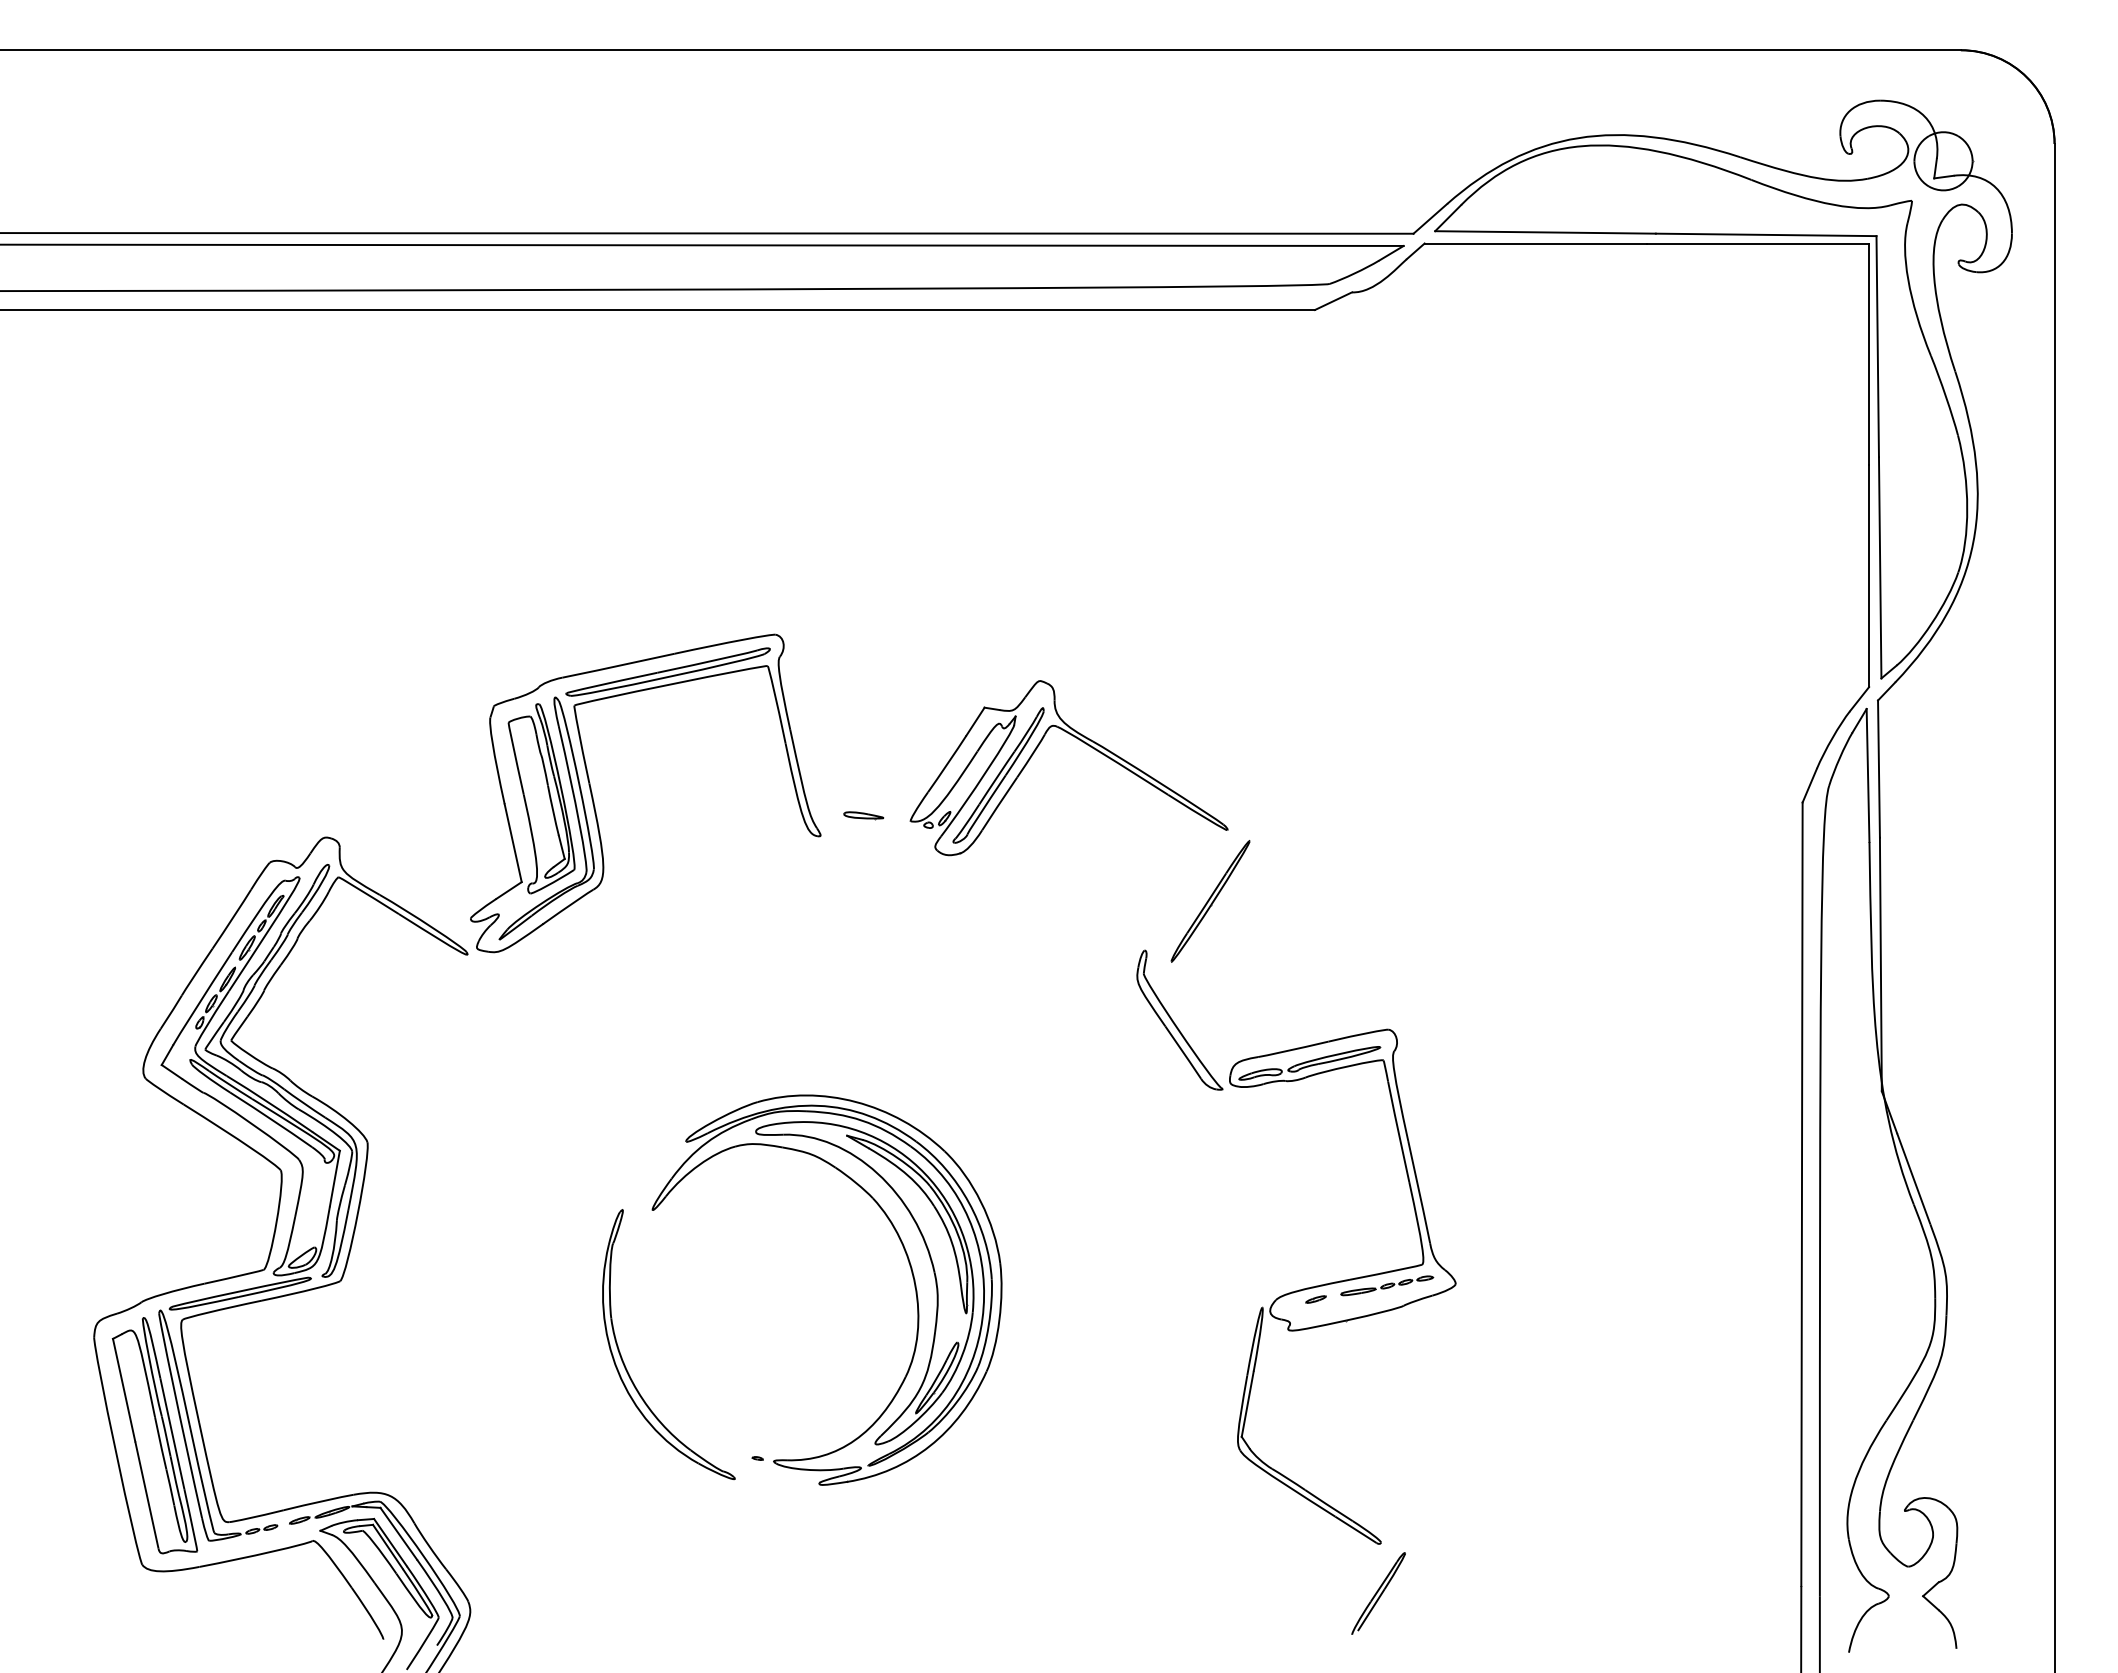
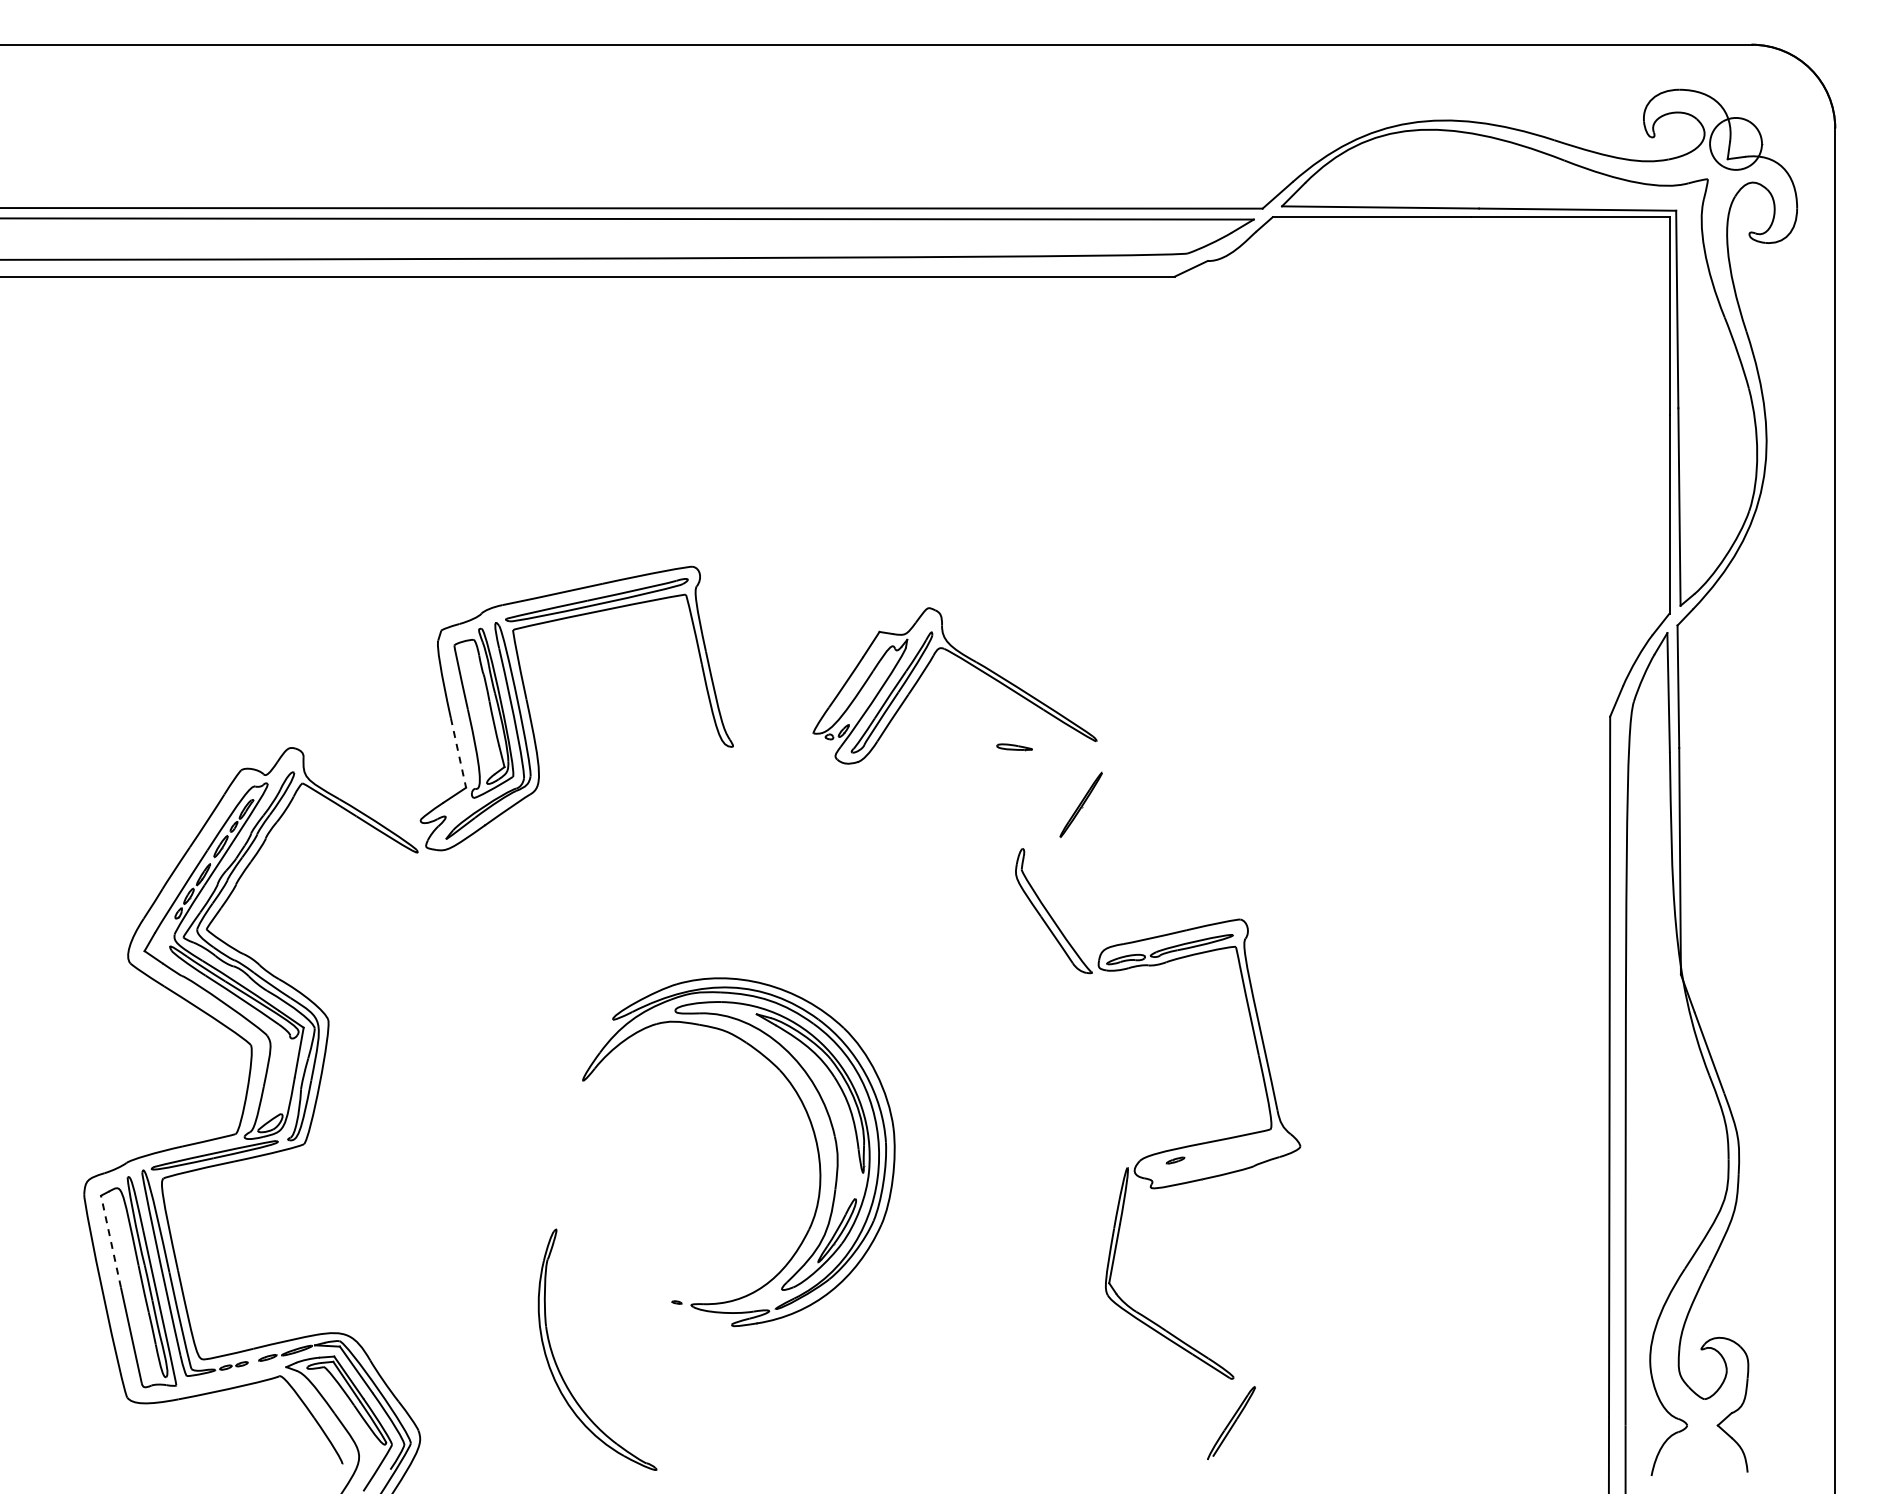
part: (863, 815) -> (1014, 747), moved
line: (513, 842) -> (458, 752), solid -> dashed
part: (1209, 900) -> (1080, 804), size x0.6
part: (1387, 1286) -> (1239, 1148), removed
part: (625, 1363) -> (558, 1366), moved
line: (124, 1390) -> (111, 1241), solid -> dashed

